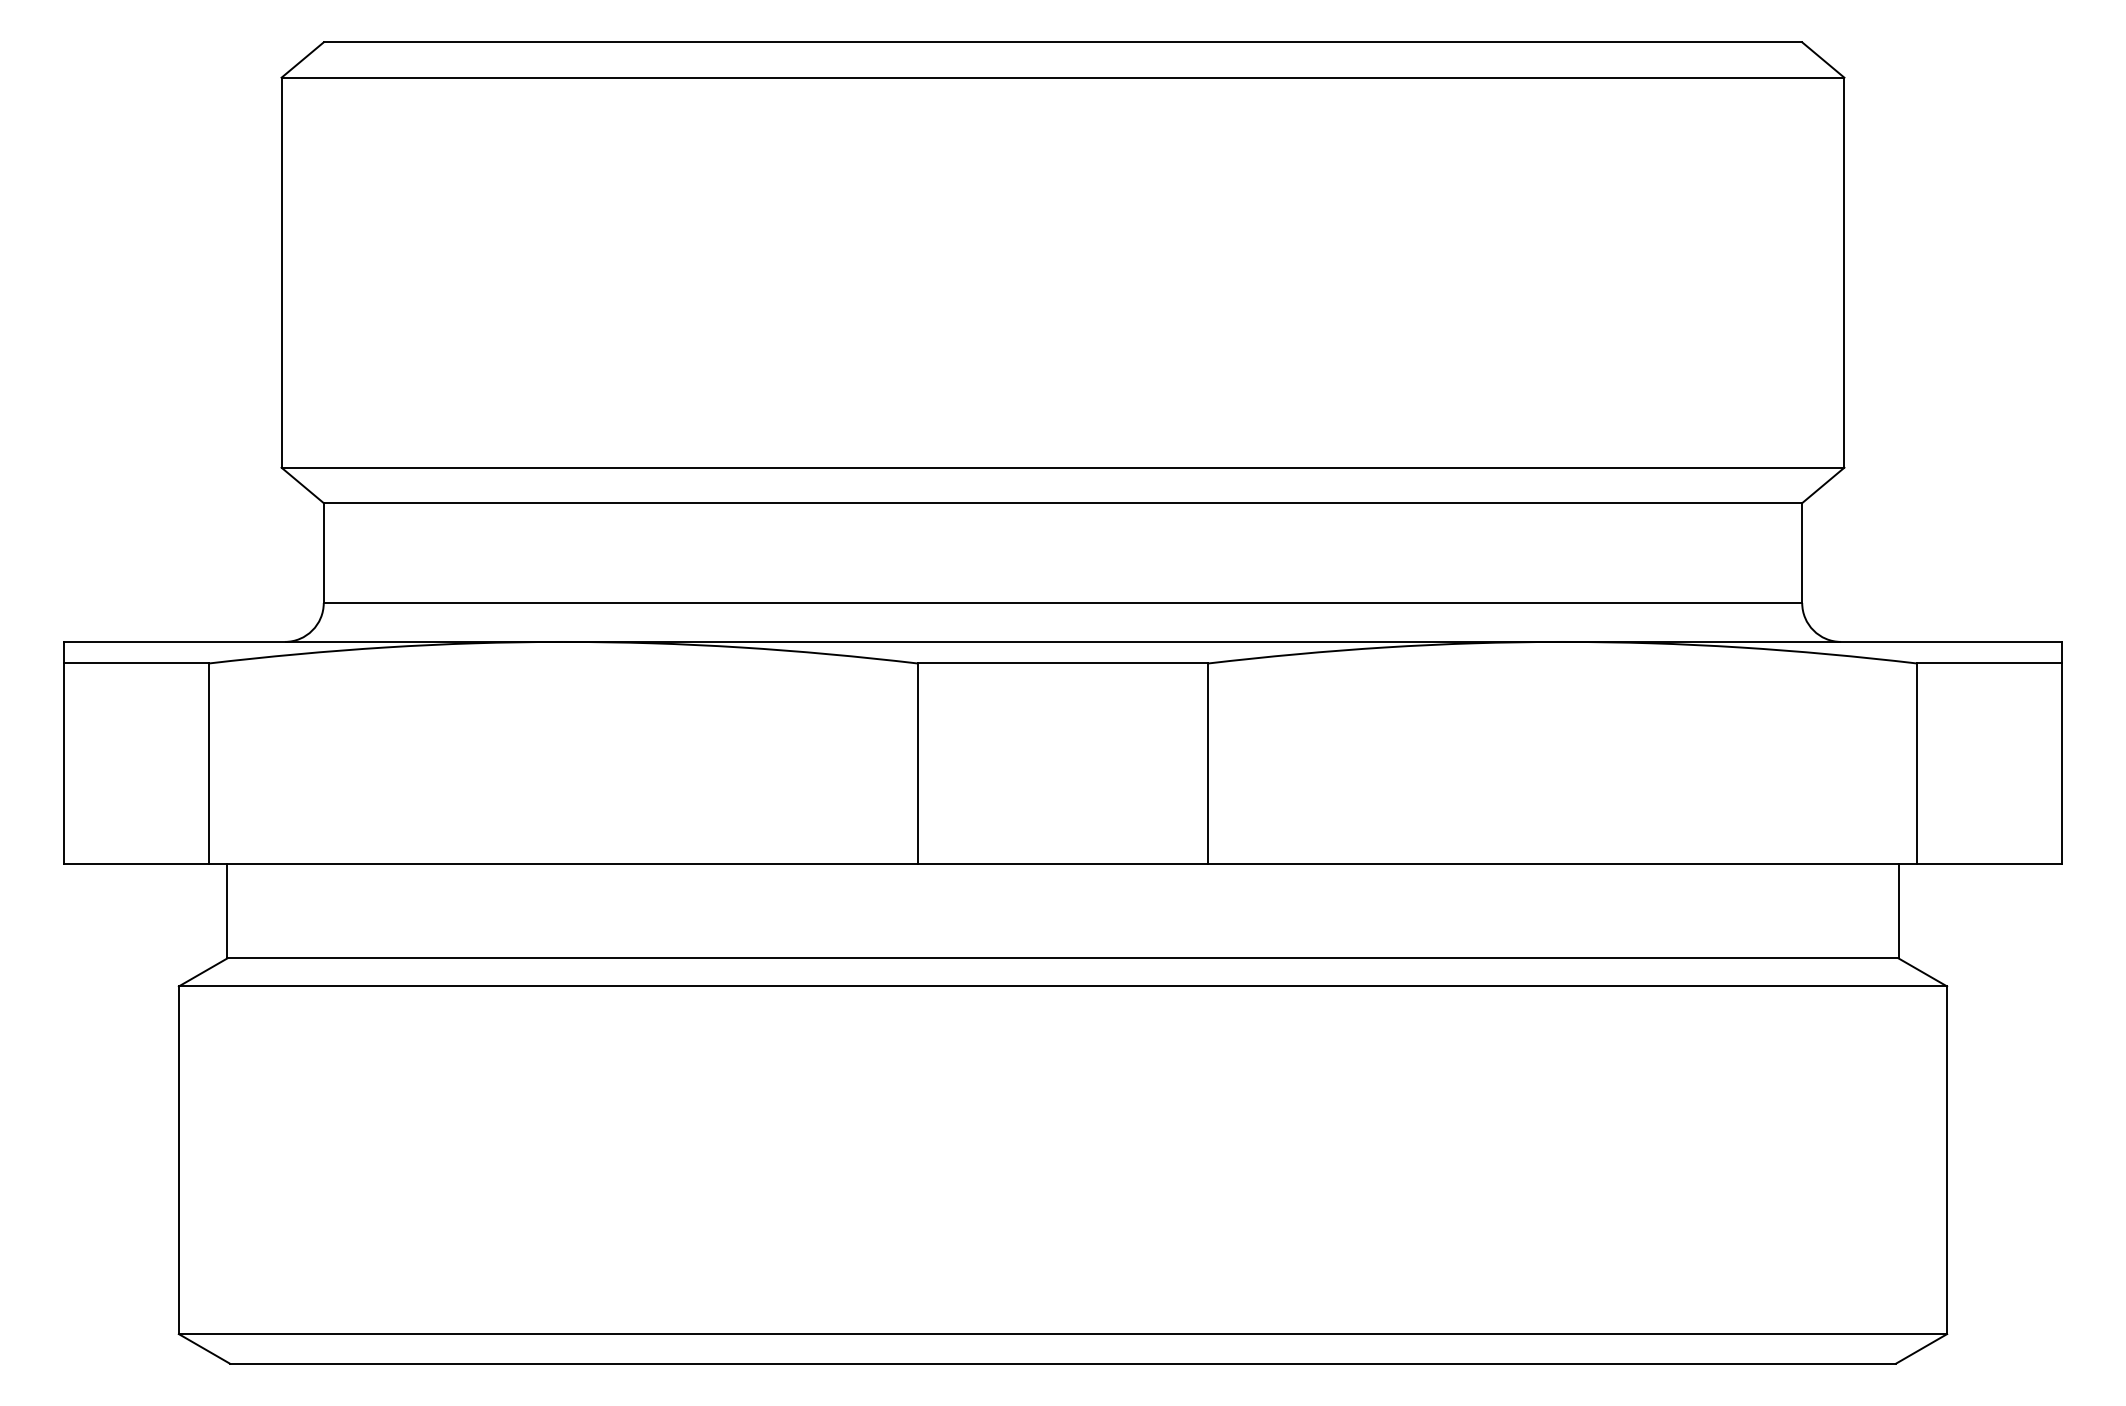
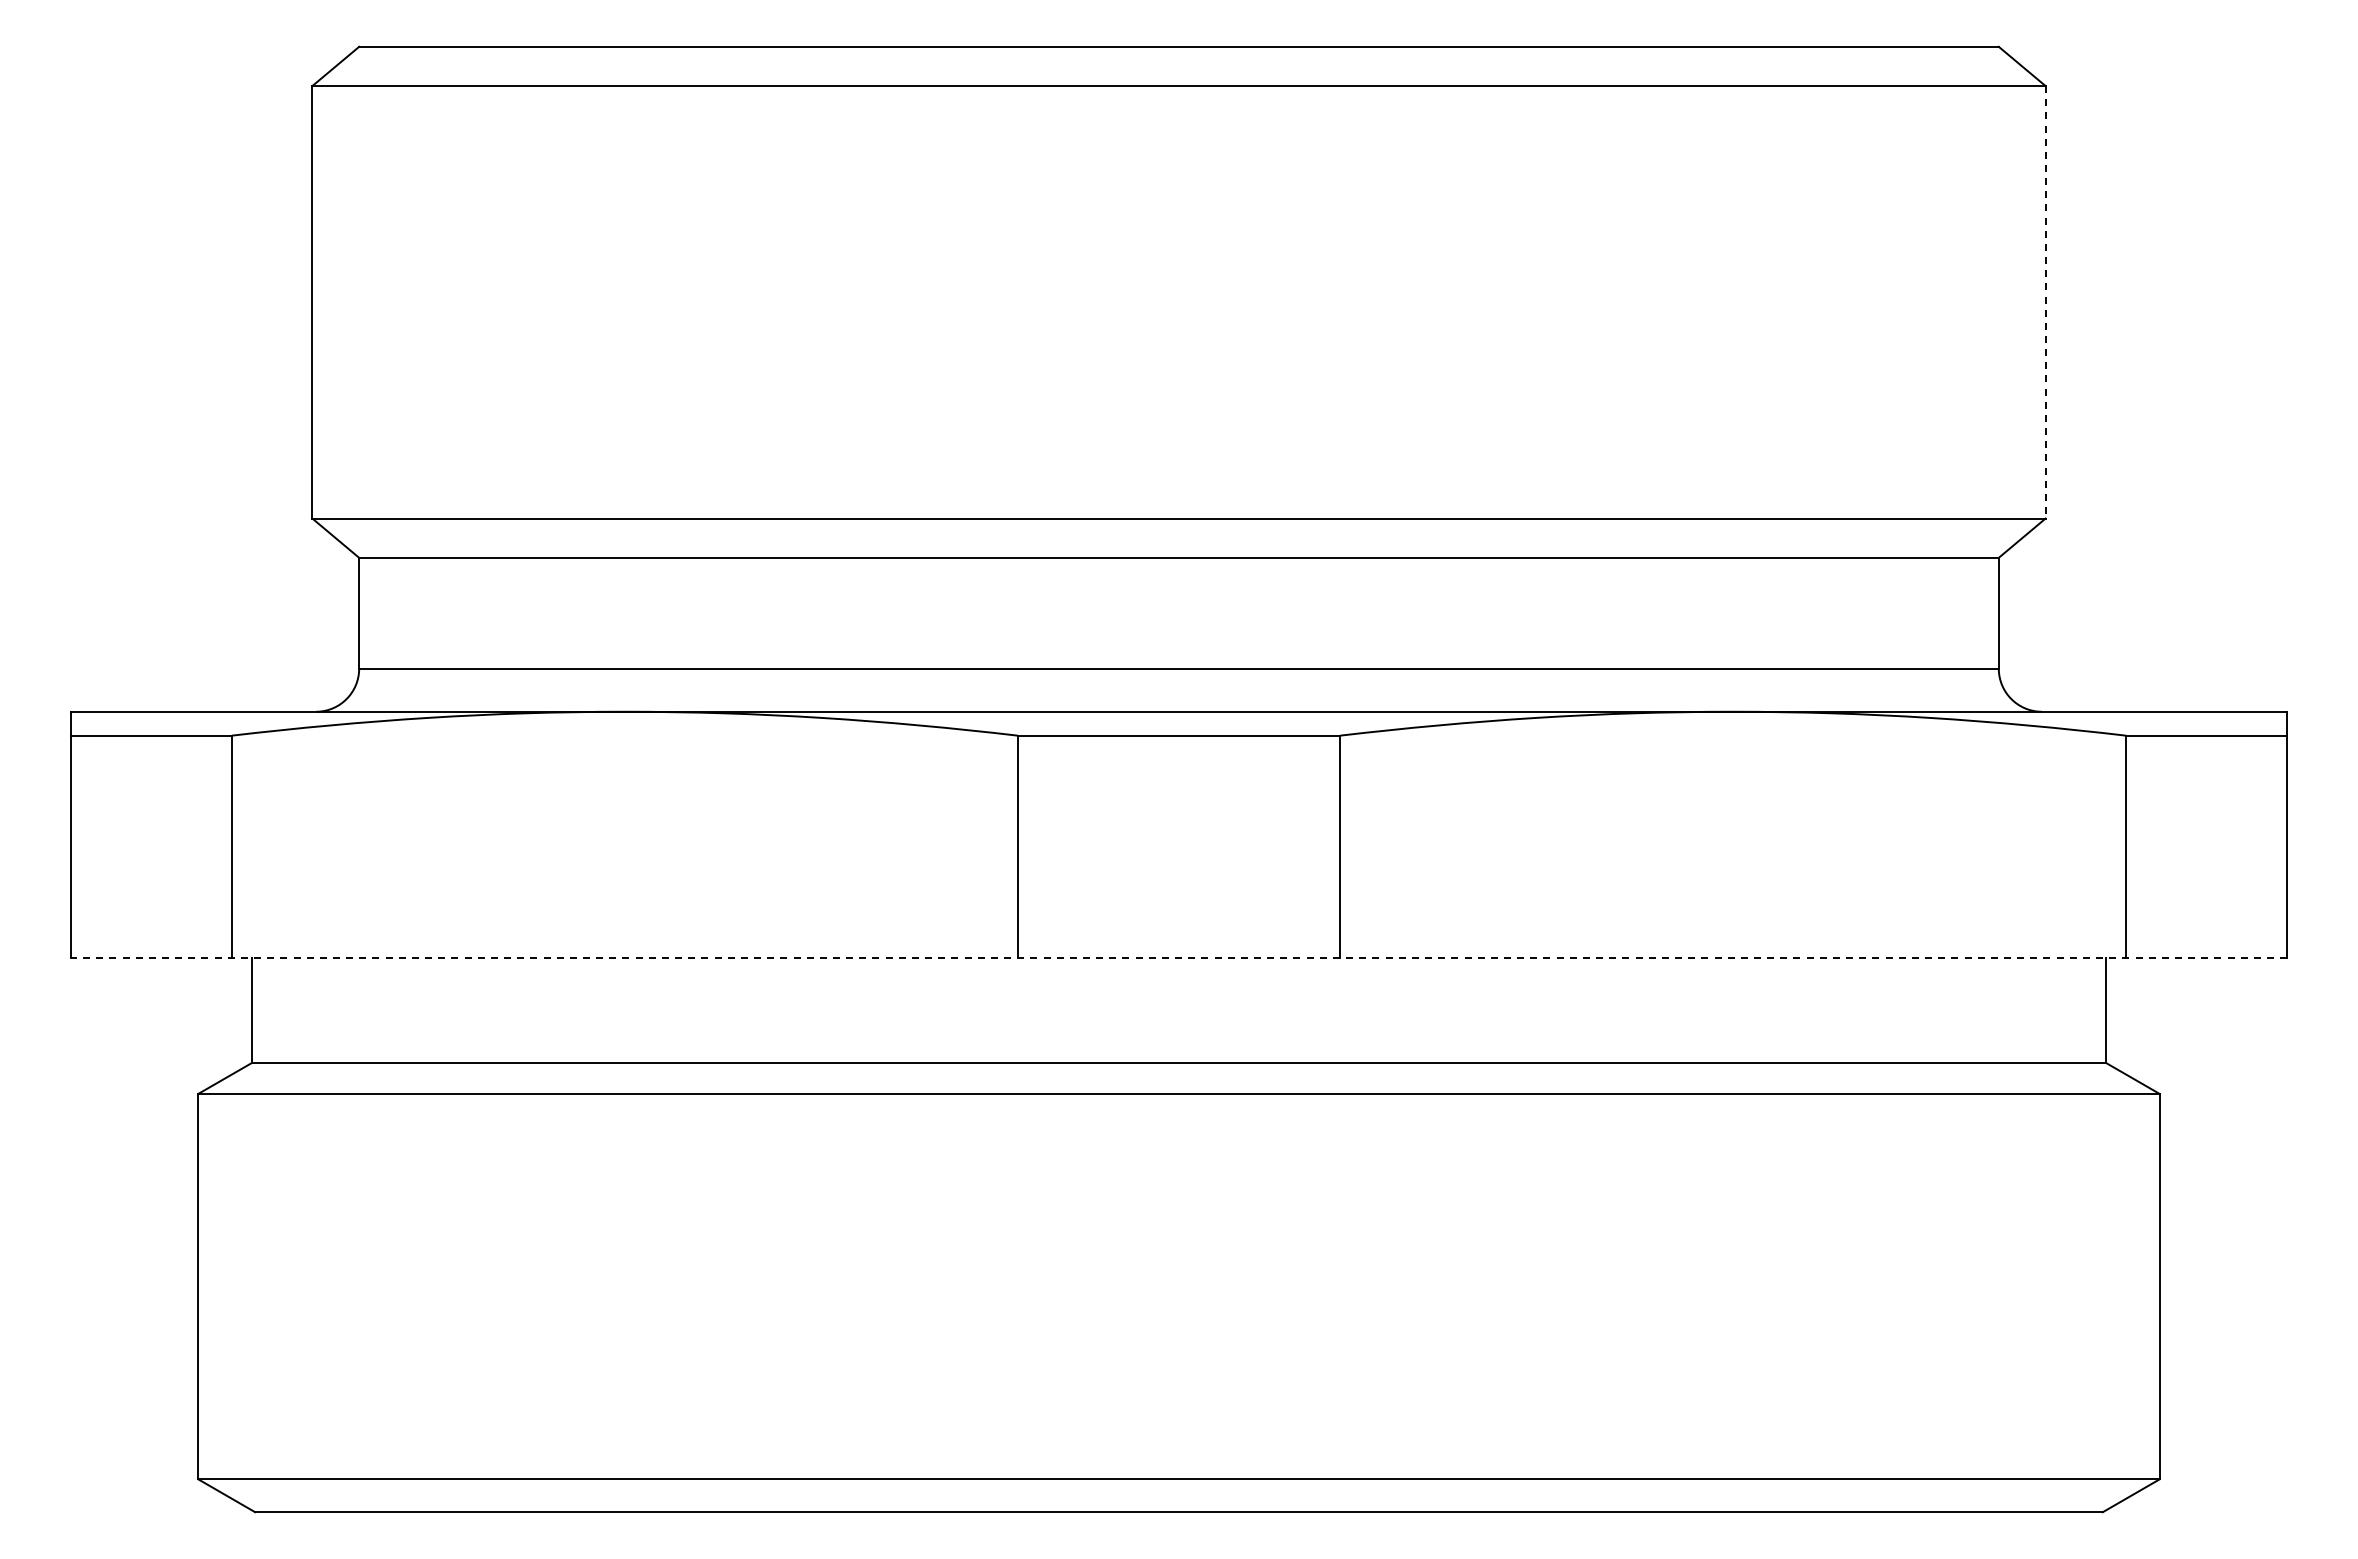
line: (1844, 272) -> (2045, 302), solid -> dashed
line: (1062, 864) -> (1178, 958), solid -> dashed

